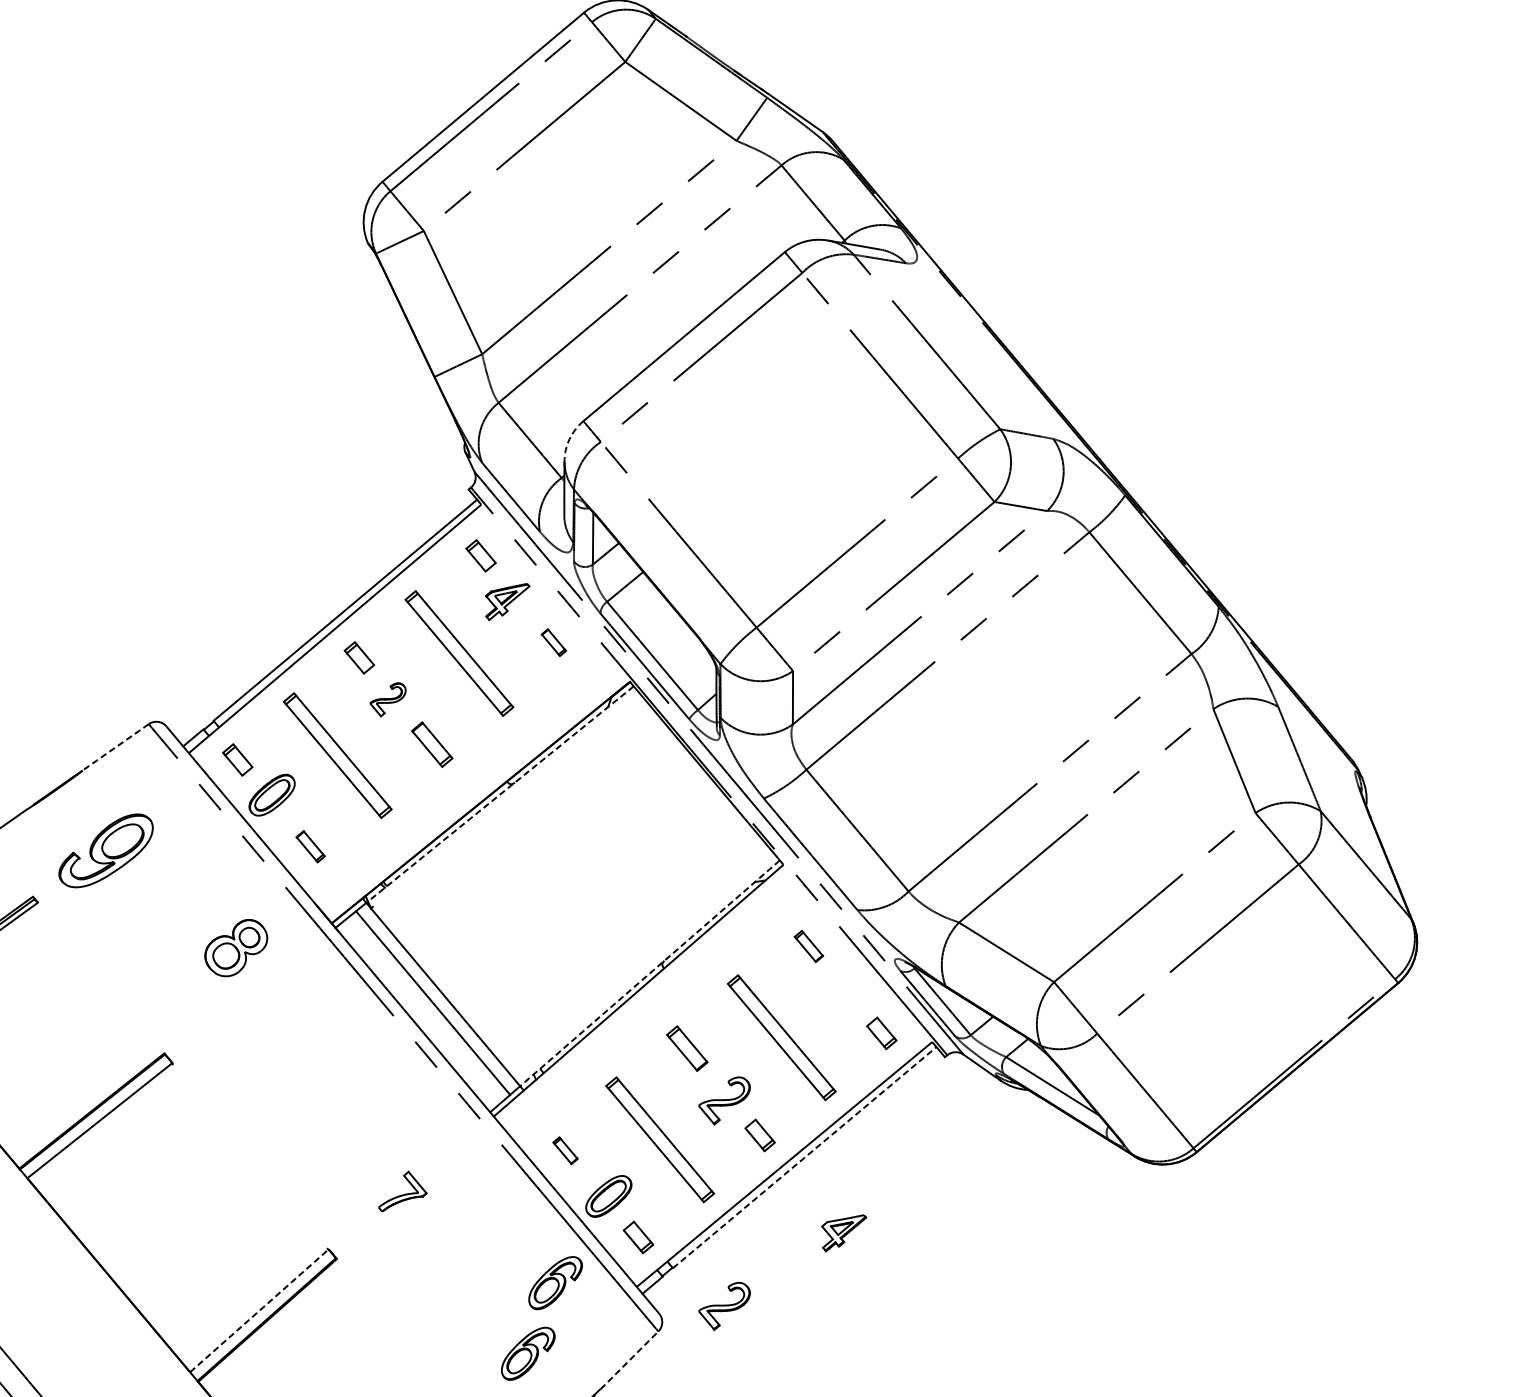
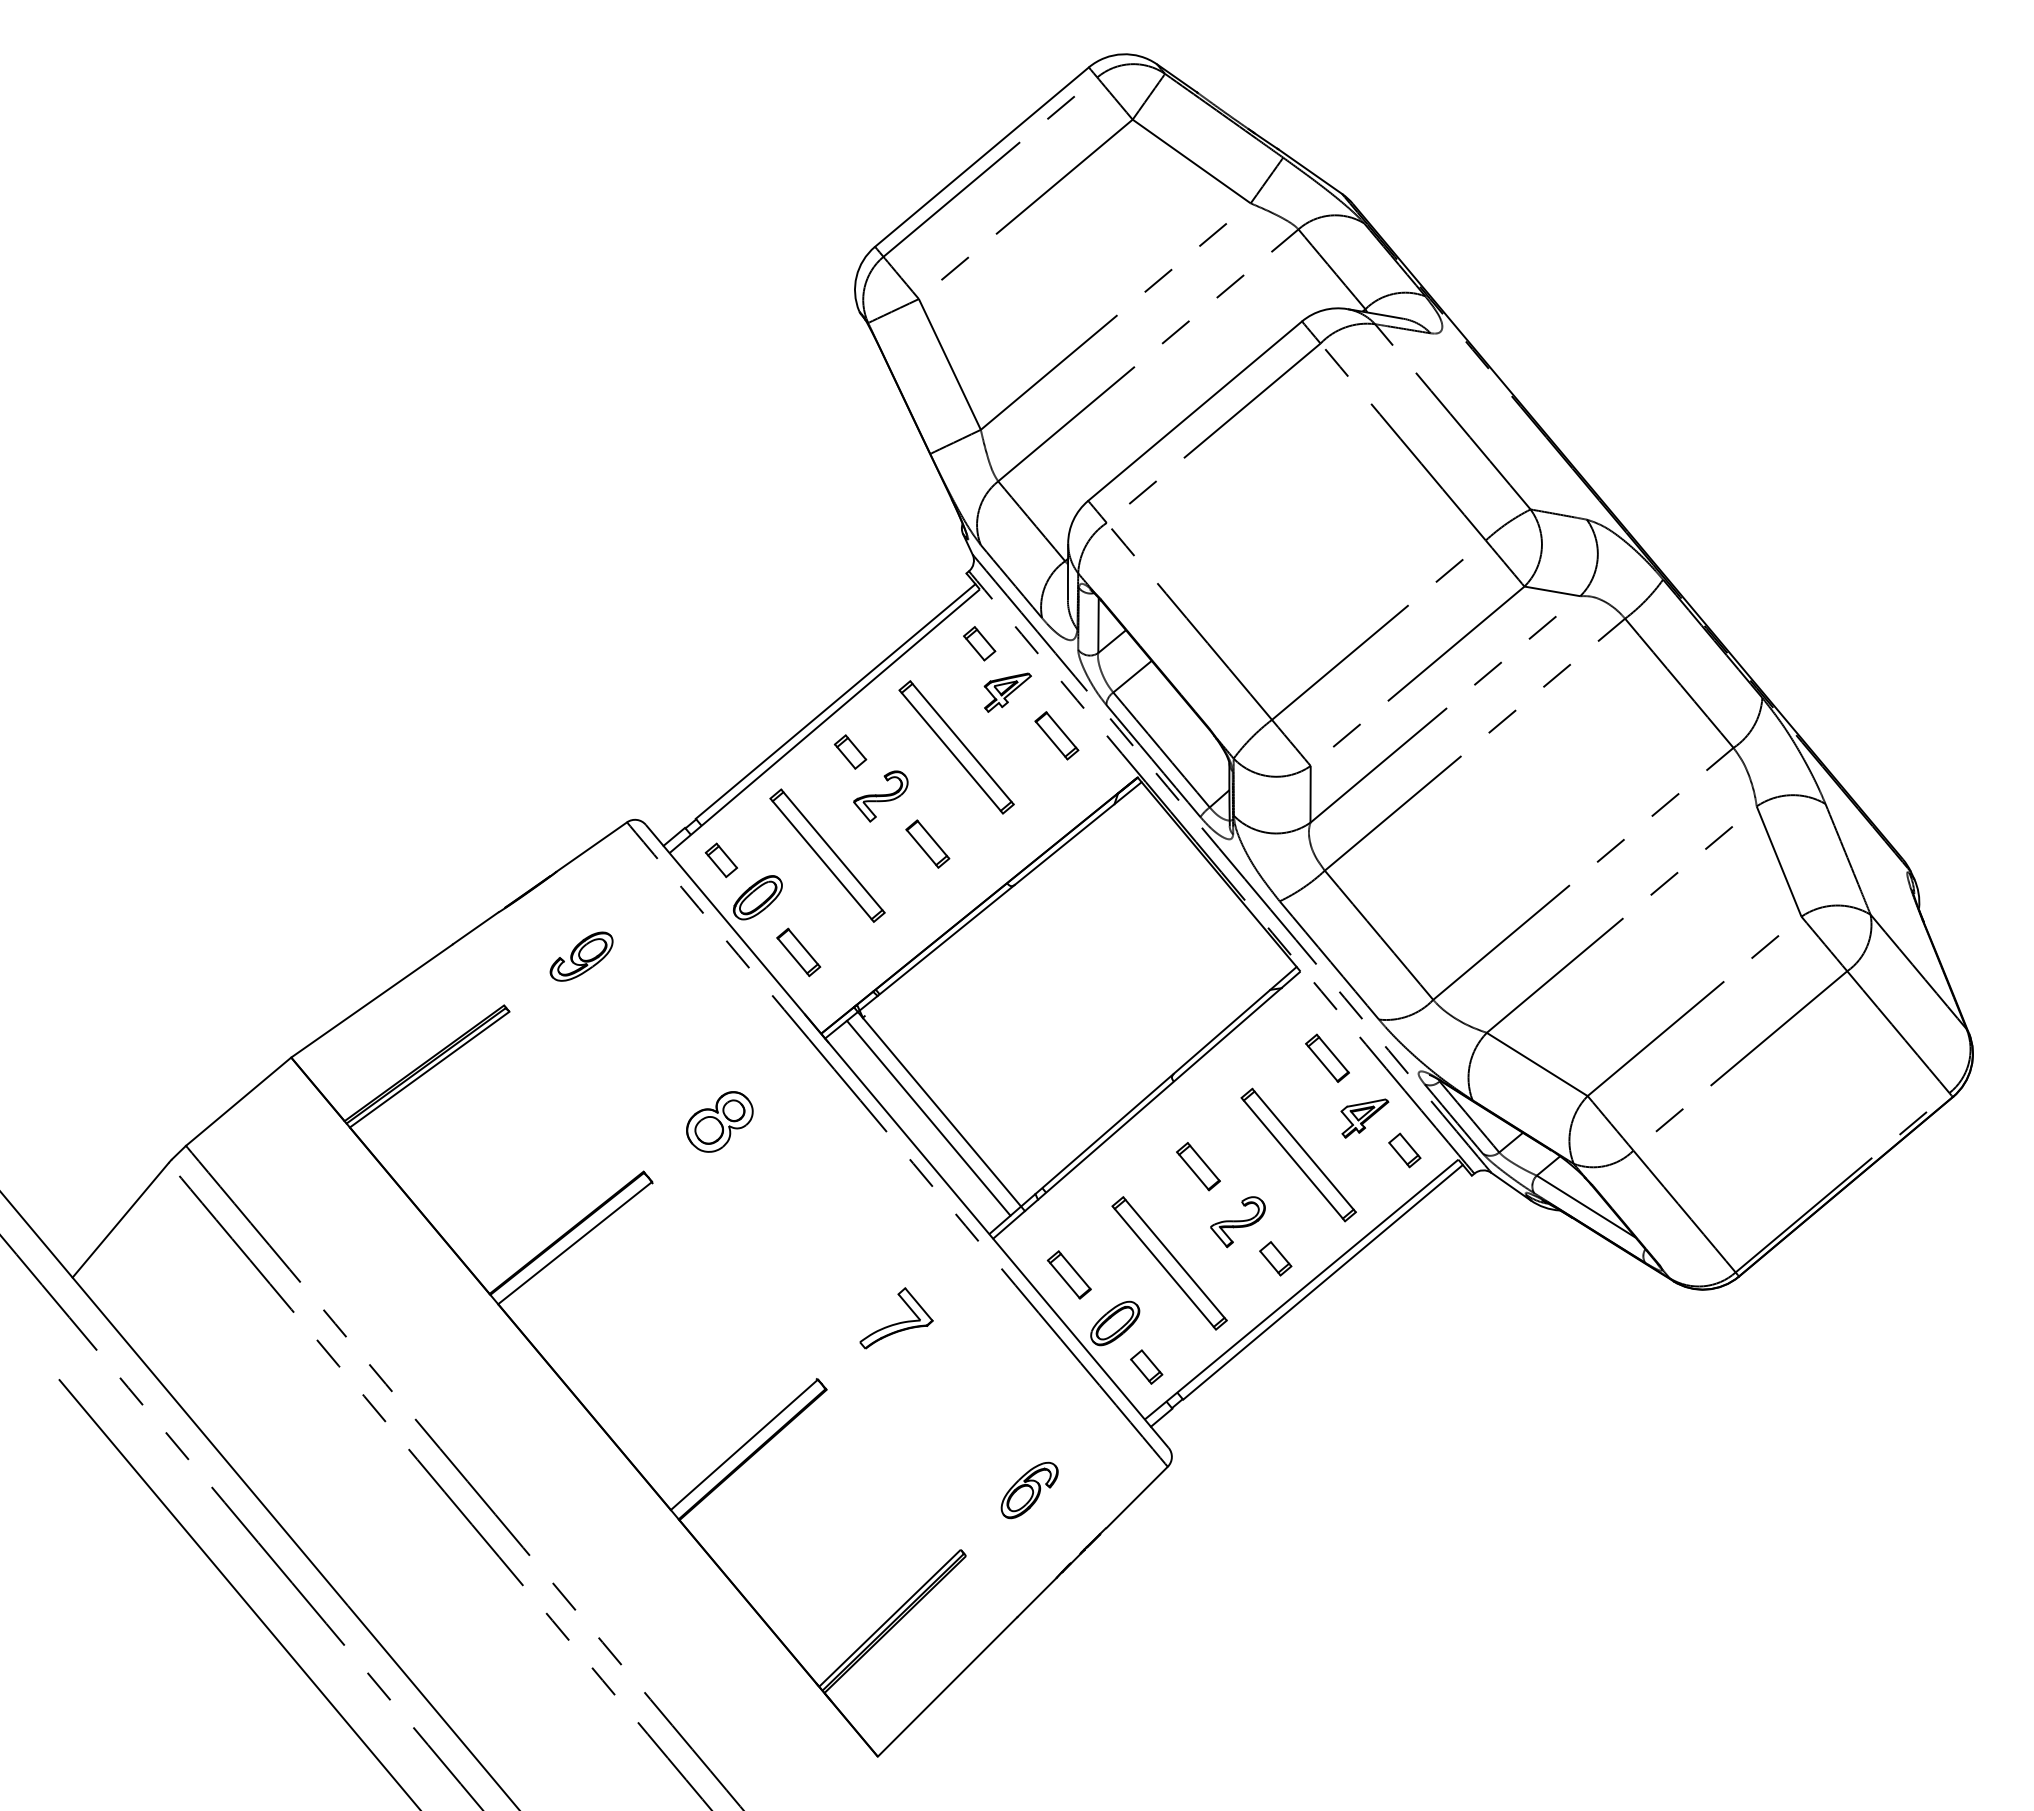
arc: (569, 438) -> (1073, 519), dashed -> solid
part: (553, 642) -> (1056, 735), size x1.67
part: (387, 699) -> (880, 796), size x1.43
line: (115, 747) -> (591, 847), dashed -> solid
line: (499, 794) -> (999, 897), dashed -> solid
part: (310, 846) -> (798, 952), size x1.43
part: (105, 850) -> (581, 956), size x0.62
part: (808, 945) -> (1327, 1057), size x1.43
part: (235, 947) -> (719, 1121), moved
line: (649, 973) -> (1158, 1086), dashed -> solid
part: (564, 1150) -> (1068, 1274), size x1.67
line: (805, 1157) -> (1323, 1282), dashed -> solid
part: (402, 1191) -> (896, 1318), size x1.43
part: (843, 1233) -> (1364, 1118), moved
part: (555, 1283) -> (1058, 1415), removed
part: (724, 1306) -> (1237, 1440), removed
line: (259, 1310) -> (744, 1444), dashed -> solid
line: (629, 1360) -> (1137, 1497), dashed -> solid

